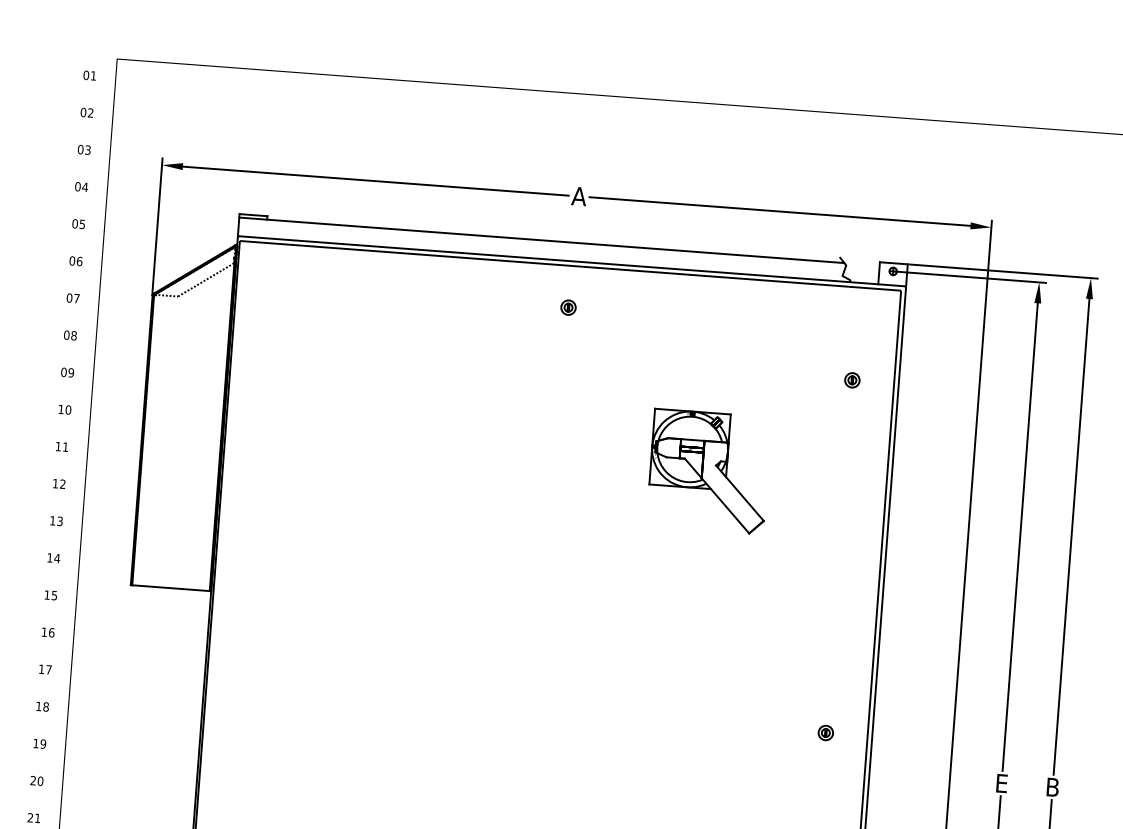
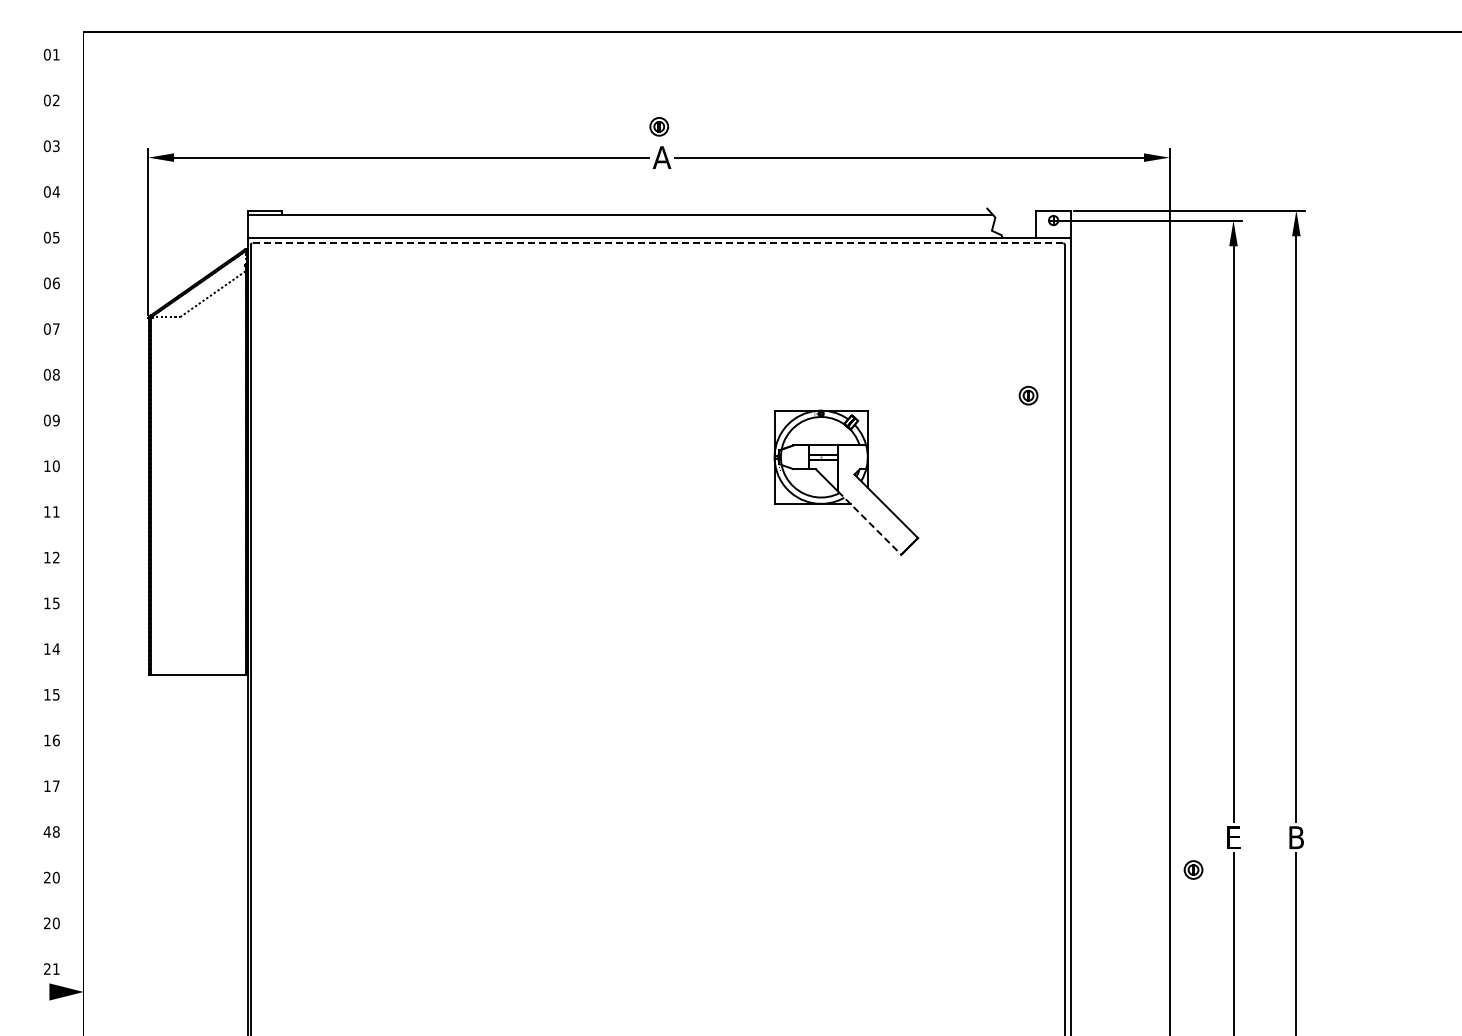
line: (570, 265) -> (657, 243), solid -> dashed
part: (567, 307) -> (658, 126), moved
part: (852, 380) -> (1028, 395), moved
line: (725, 506) -> (869, 523), solid -> dashed
text: (60, 520) -> (56, 602), 13 -> 15
text: (38, 706) -> (47, 831), 18 -> 48
part: (825, 732) -> (1193, 869), moved
text: (39, 743) -> (51, 877), 19 -> 20

